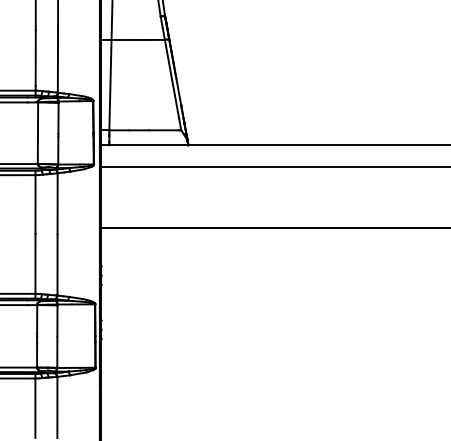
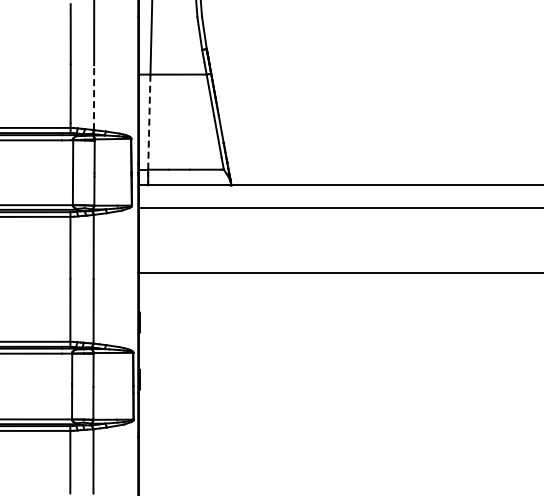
line: (58, 61) -> (94, 97), solid -> dashed
line: (110, 85) -> (149, 122), solid -> dashed

